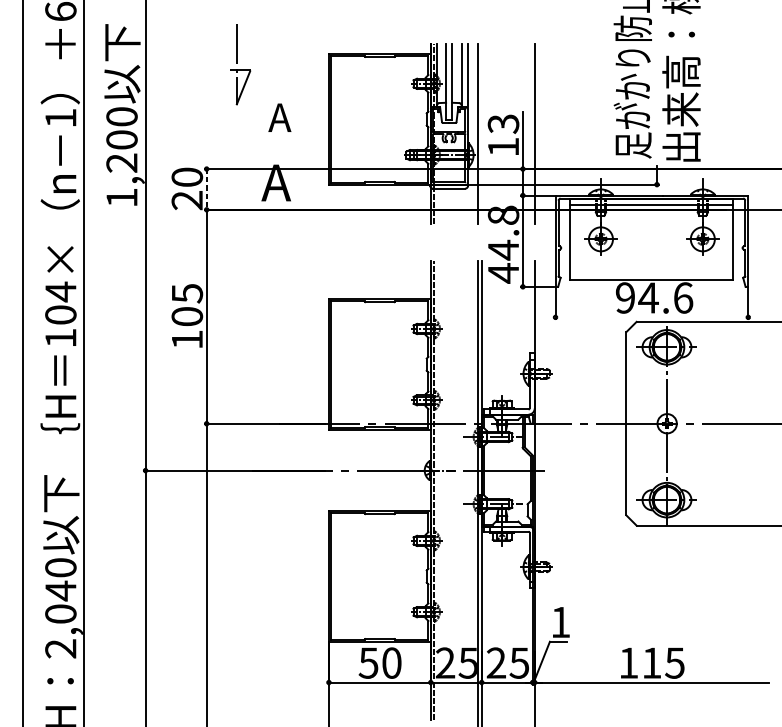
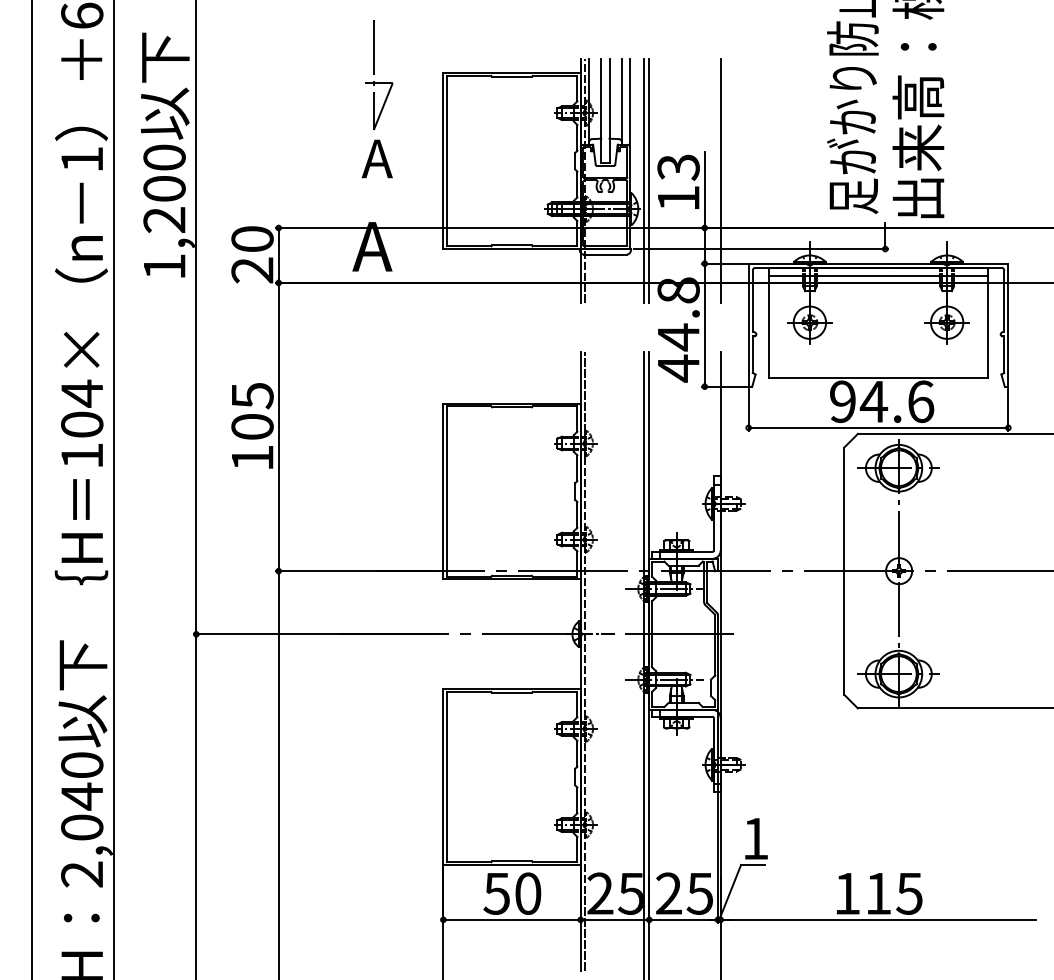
part: (240, 64) -> (379, 75), moved
line: (481, 133) -> (649, 180), added
line: (206, 189) -> (278, 255), dashed -> solid
line: (651, 317) -> (878, 427), added

